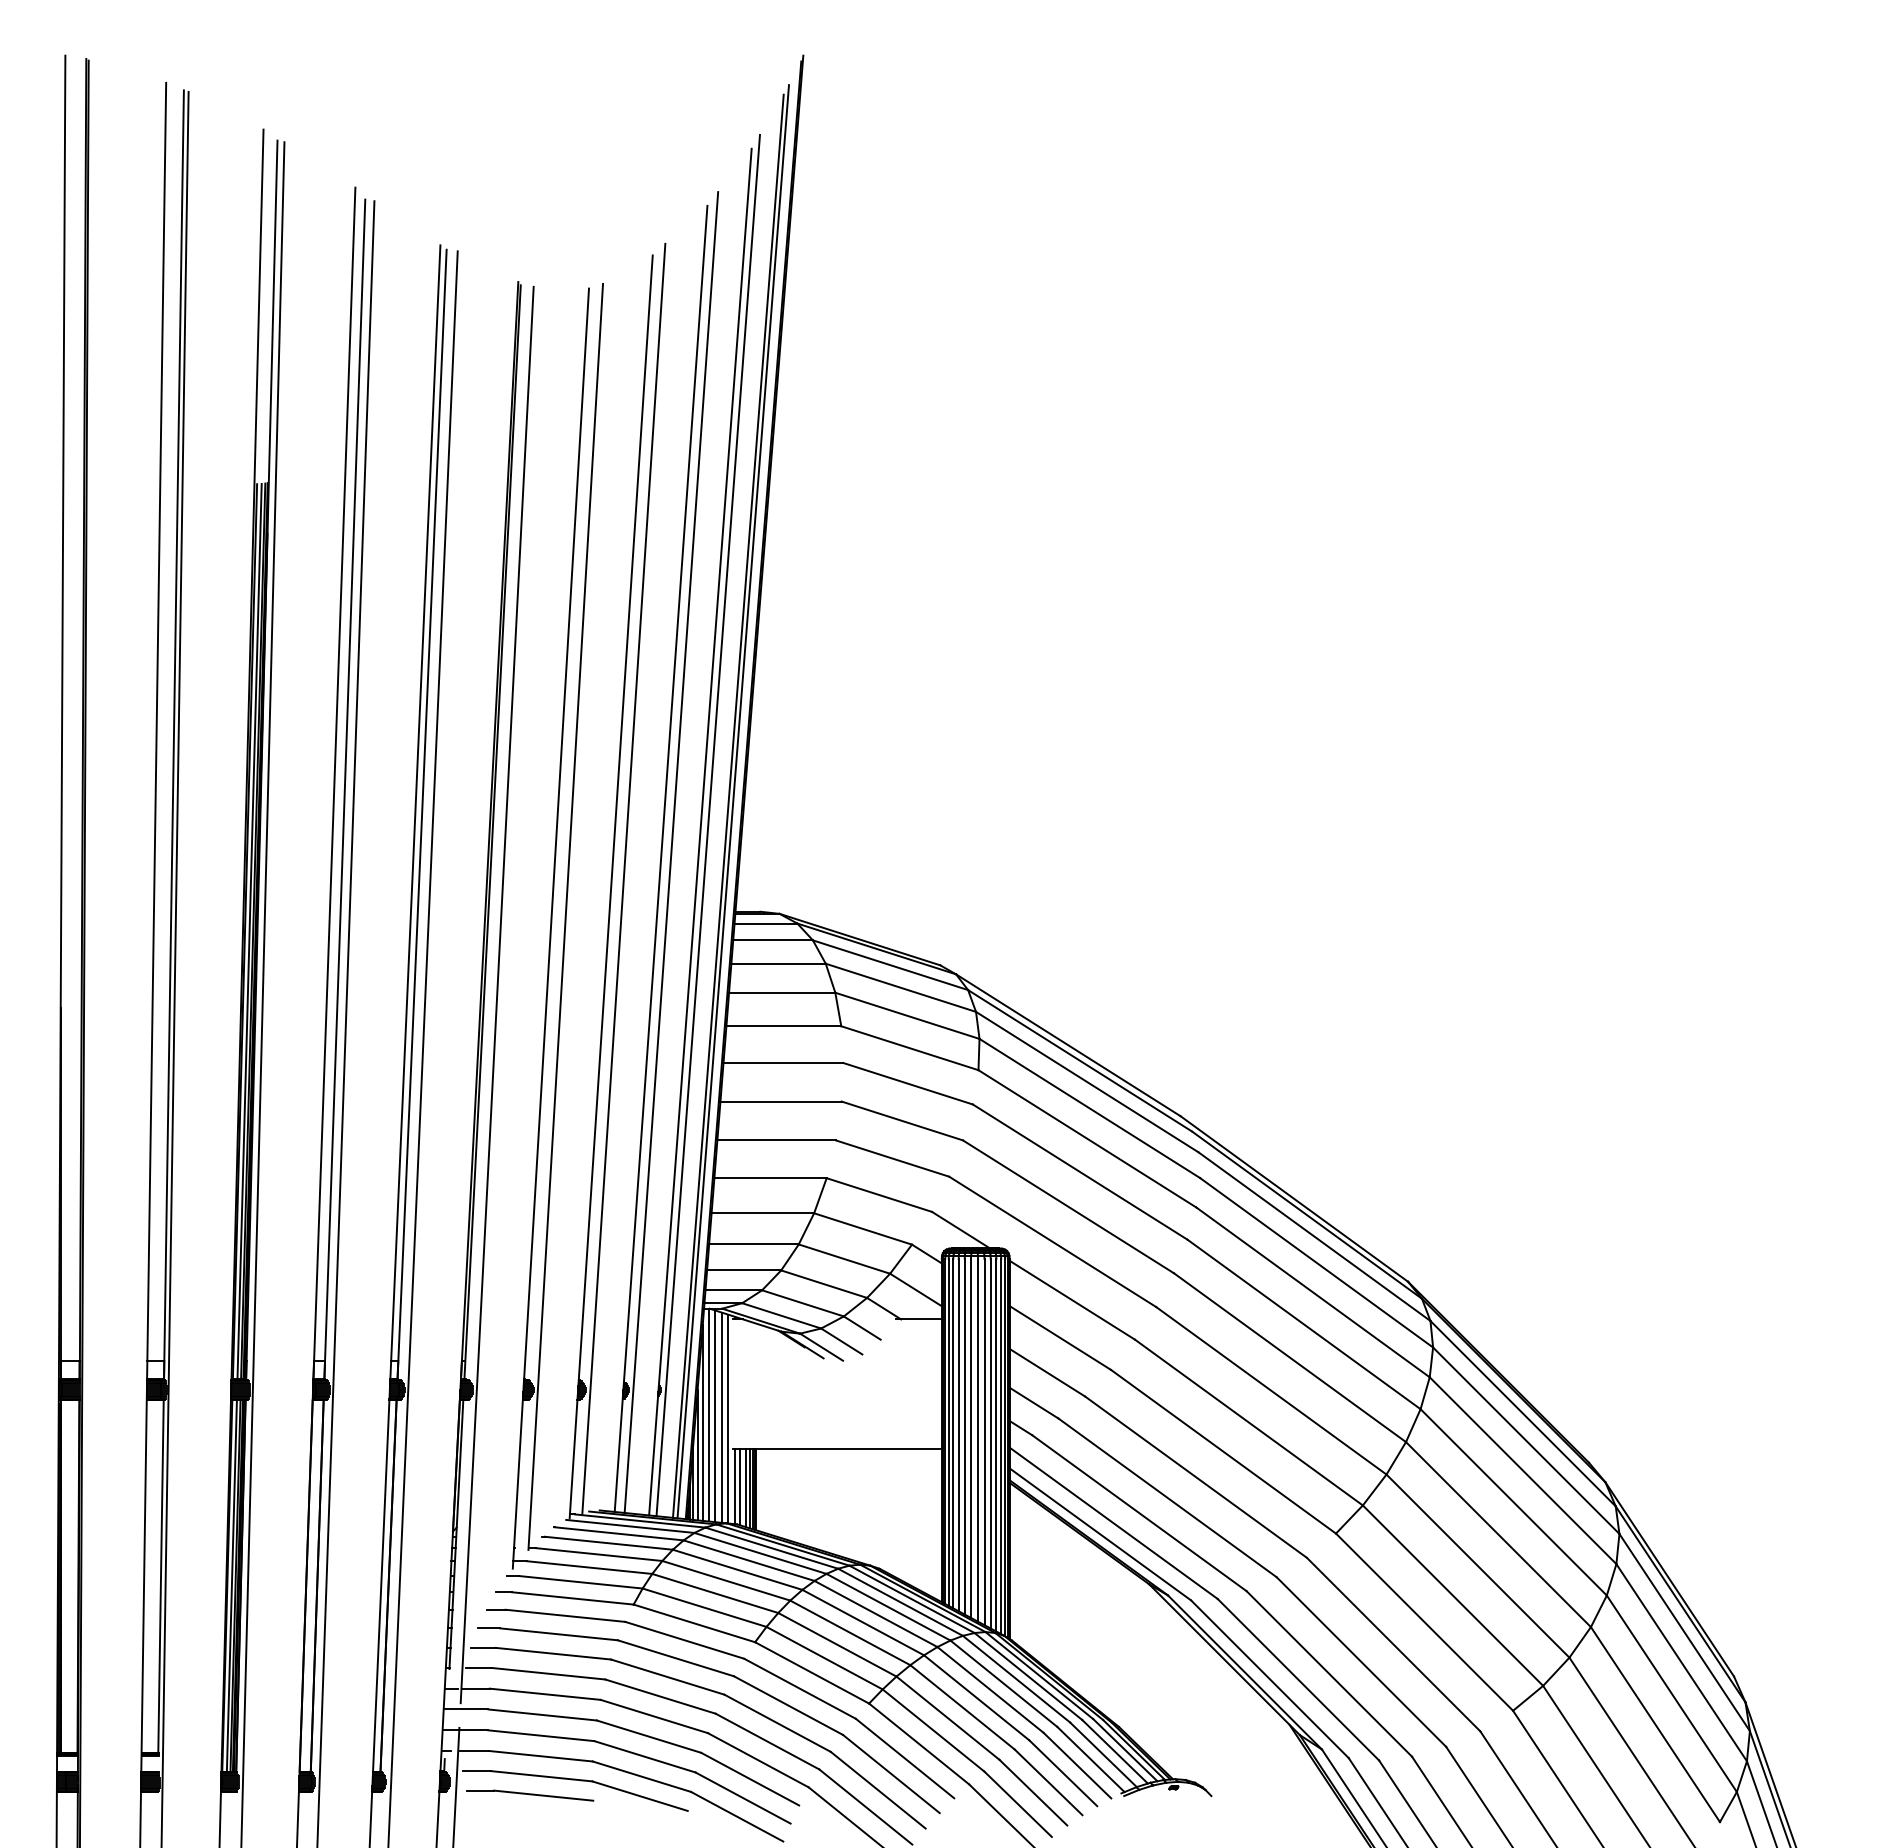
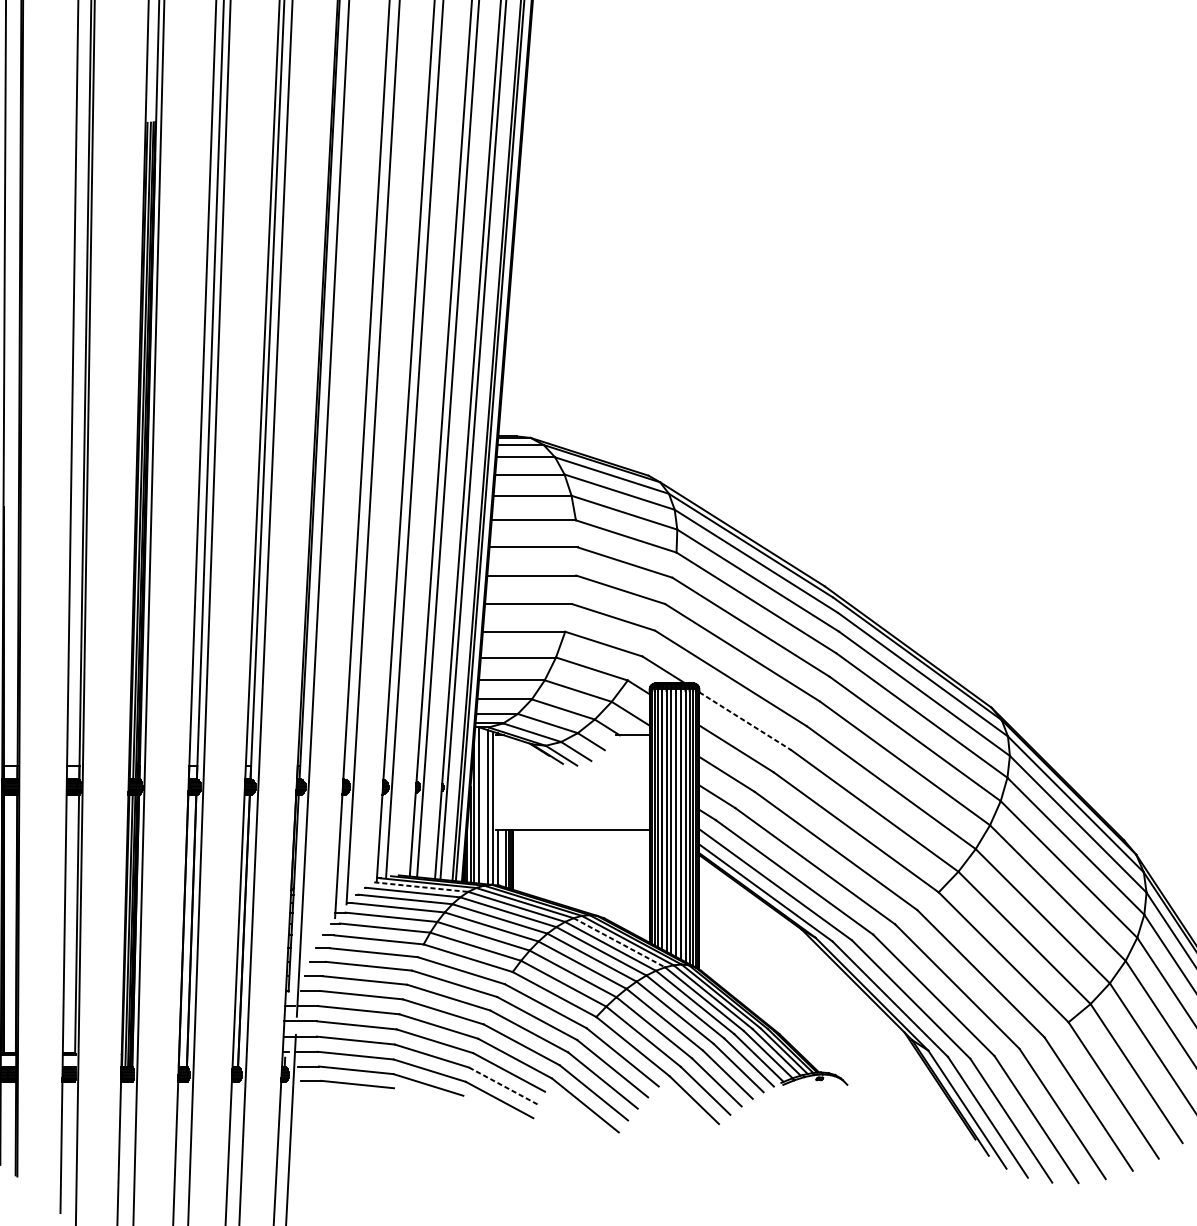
line: (1072, 1300) -> (745, 721), solid -> dashed
line: (714, 1416) -> (482, 806), removed
line: (740, 1486) -> (502, 857), removed
line: (630, 1526) -> (421, 887), solid -> dashed
line: (900, 1602) -> (619, 942), solid -> dashed
line: (743, 1798) -> (504, 1086), solid -> dashed

